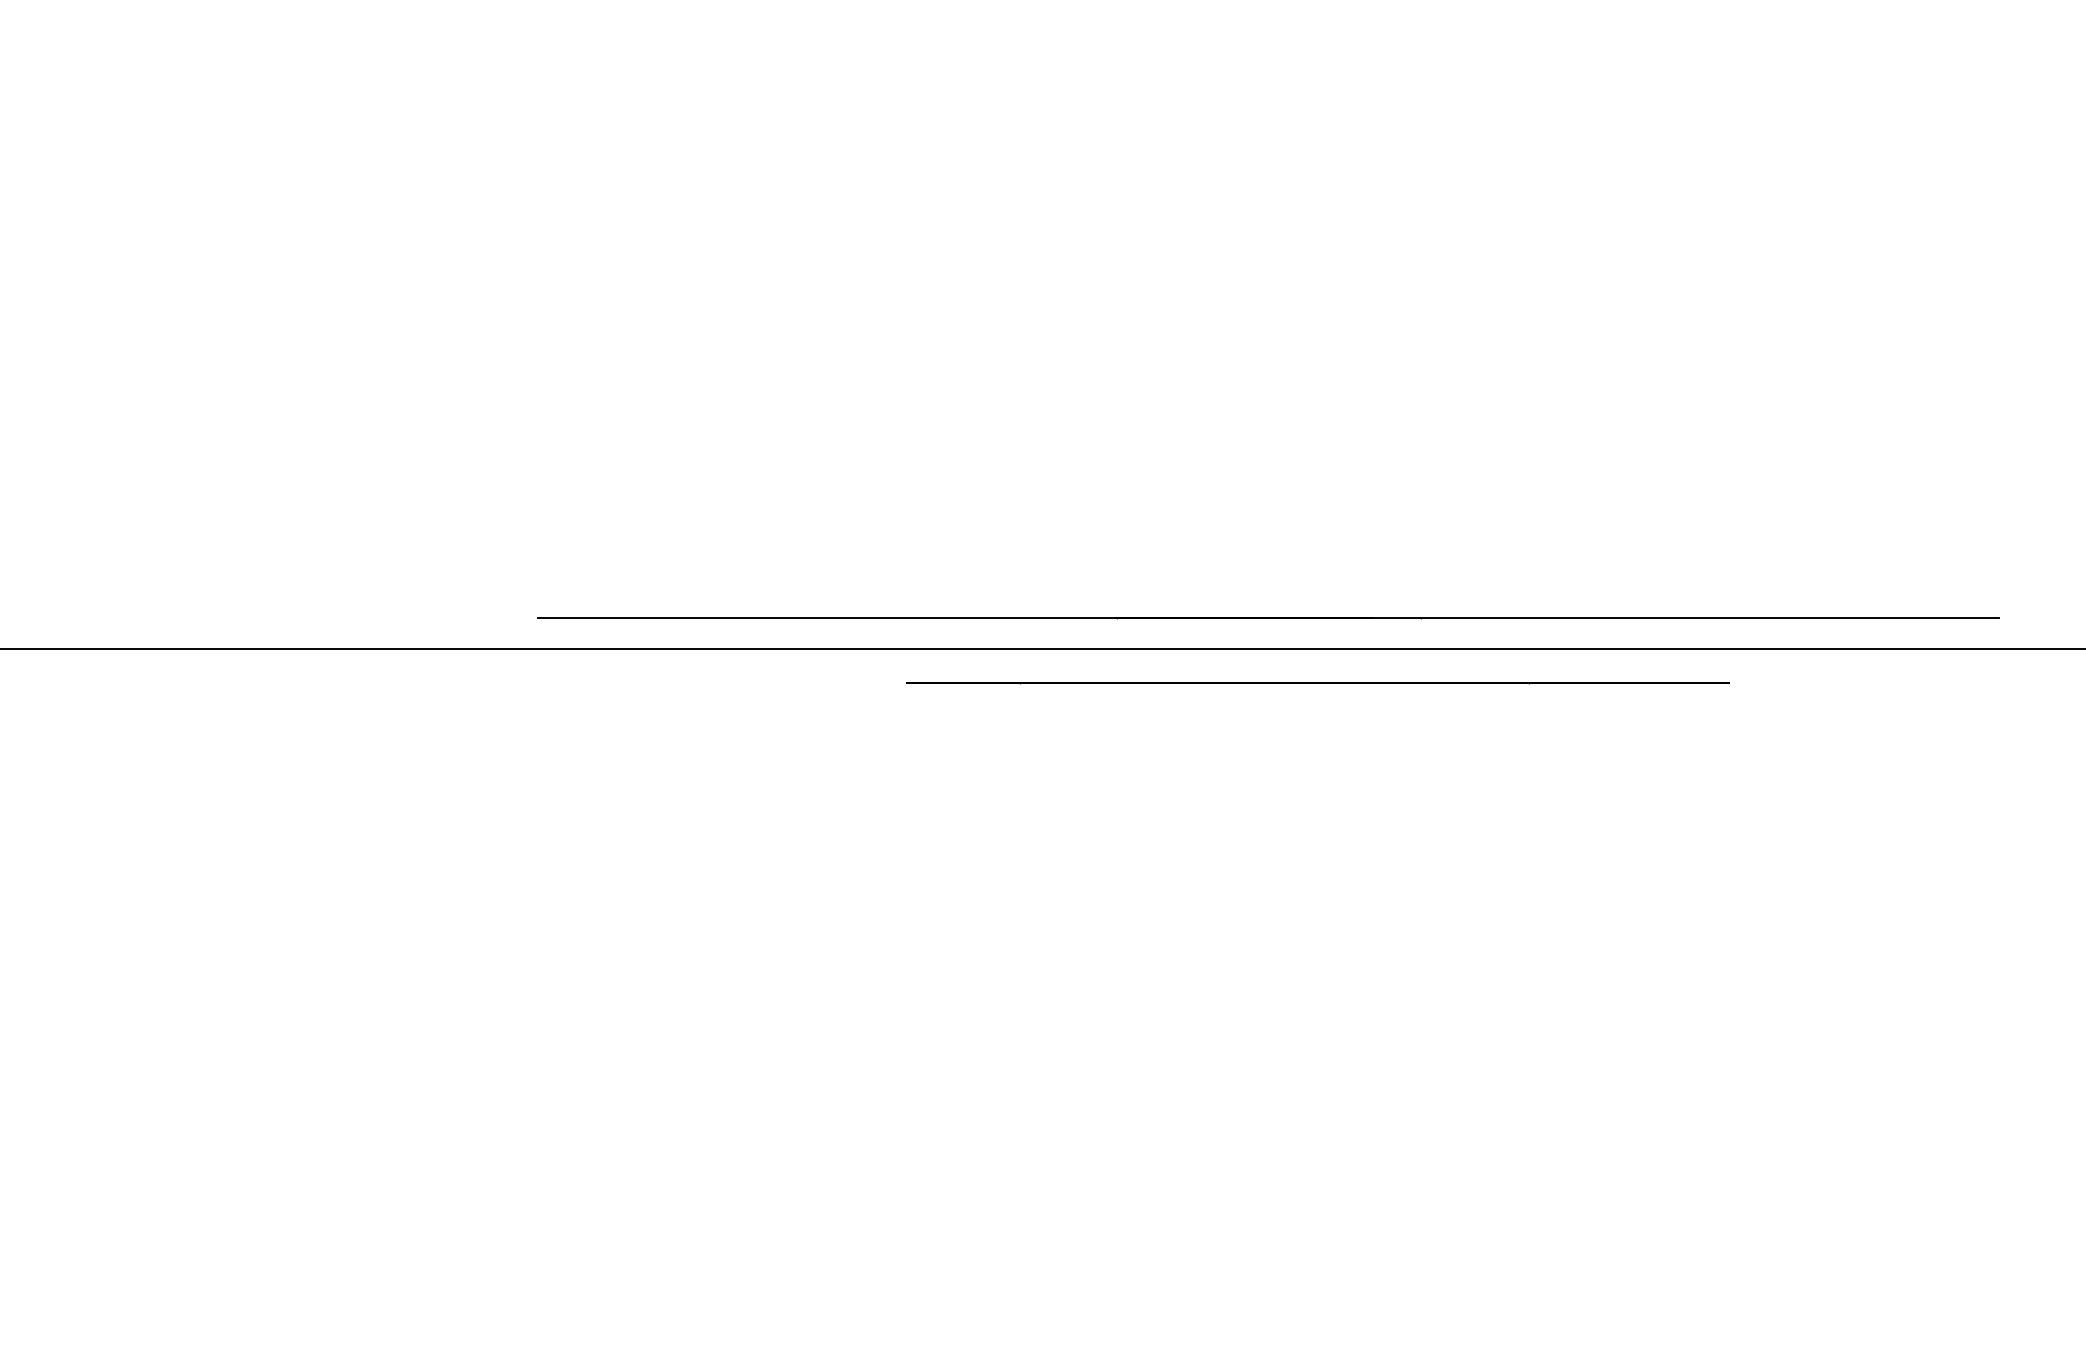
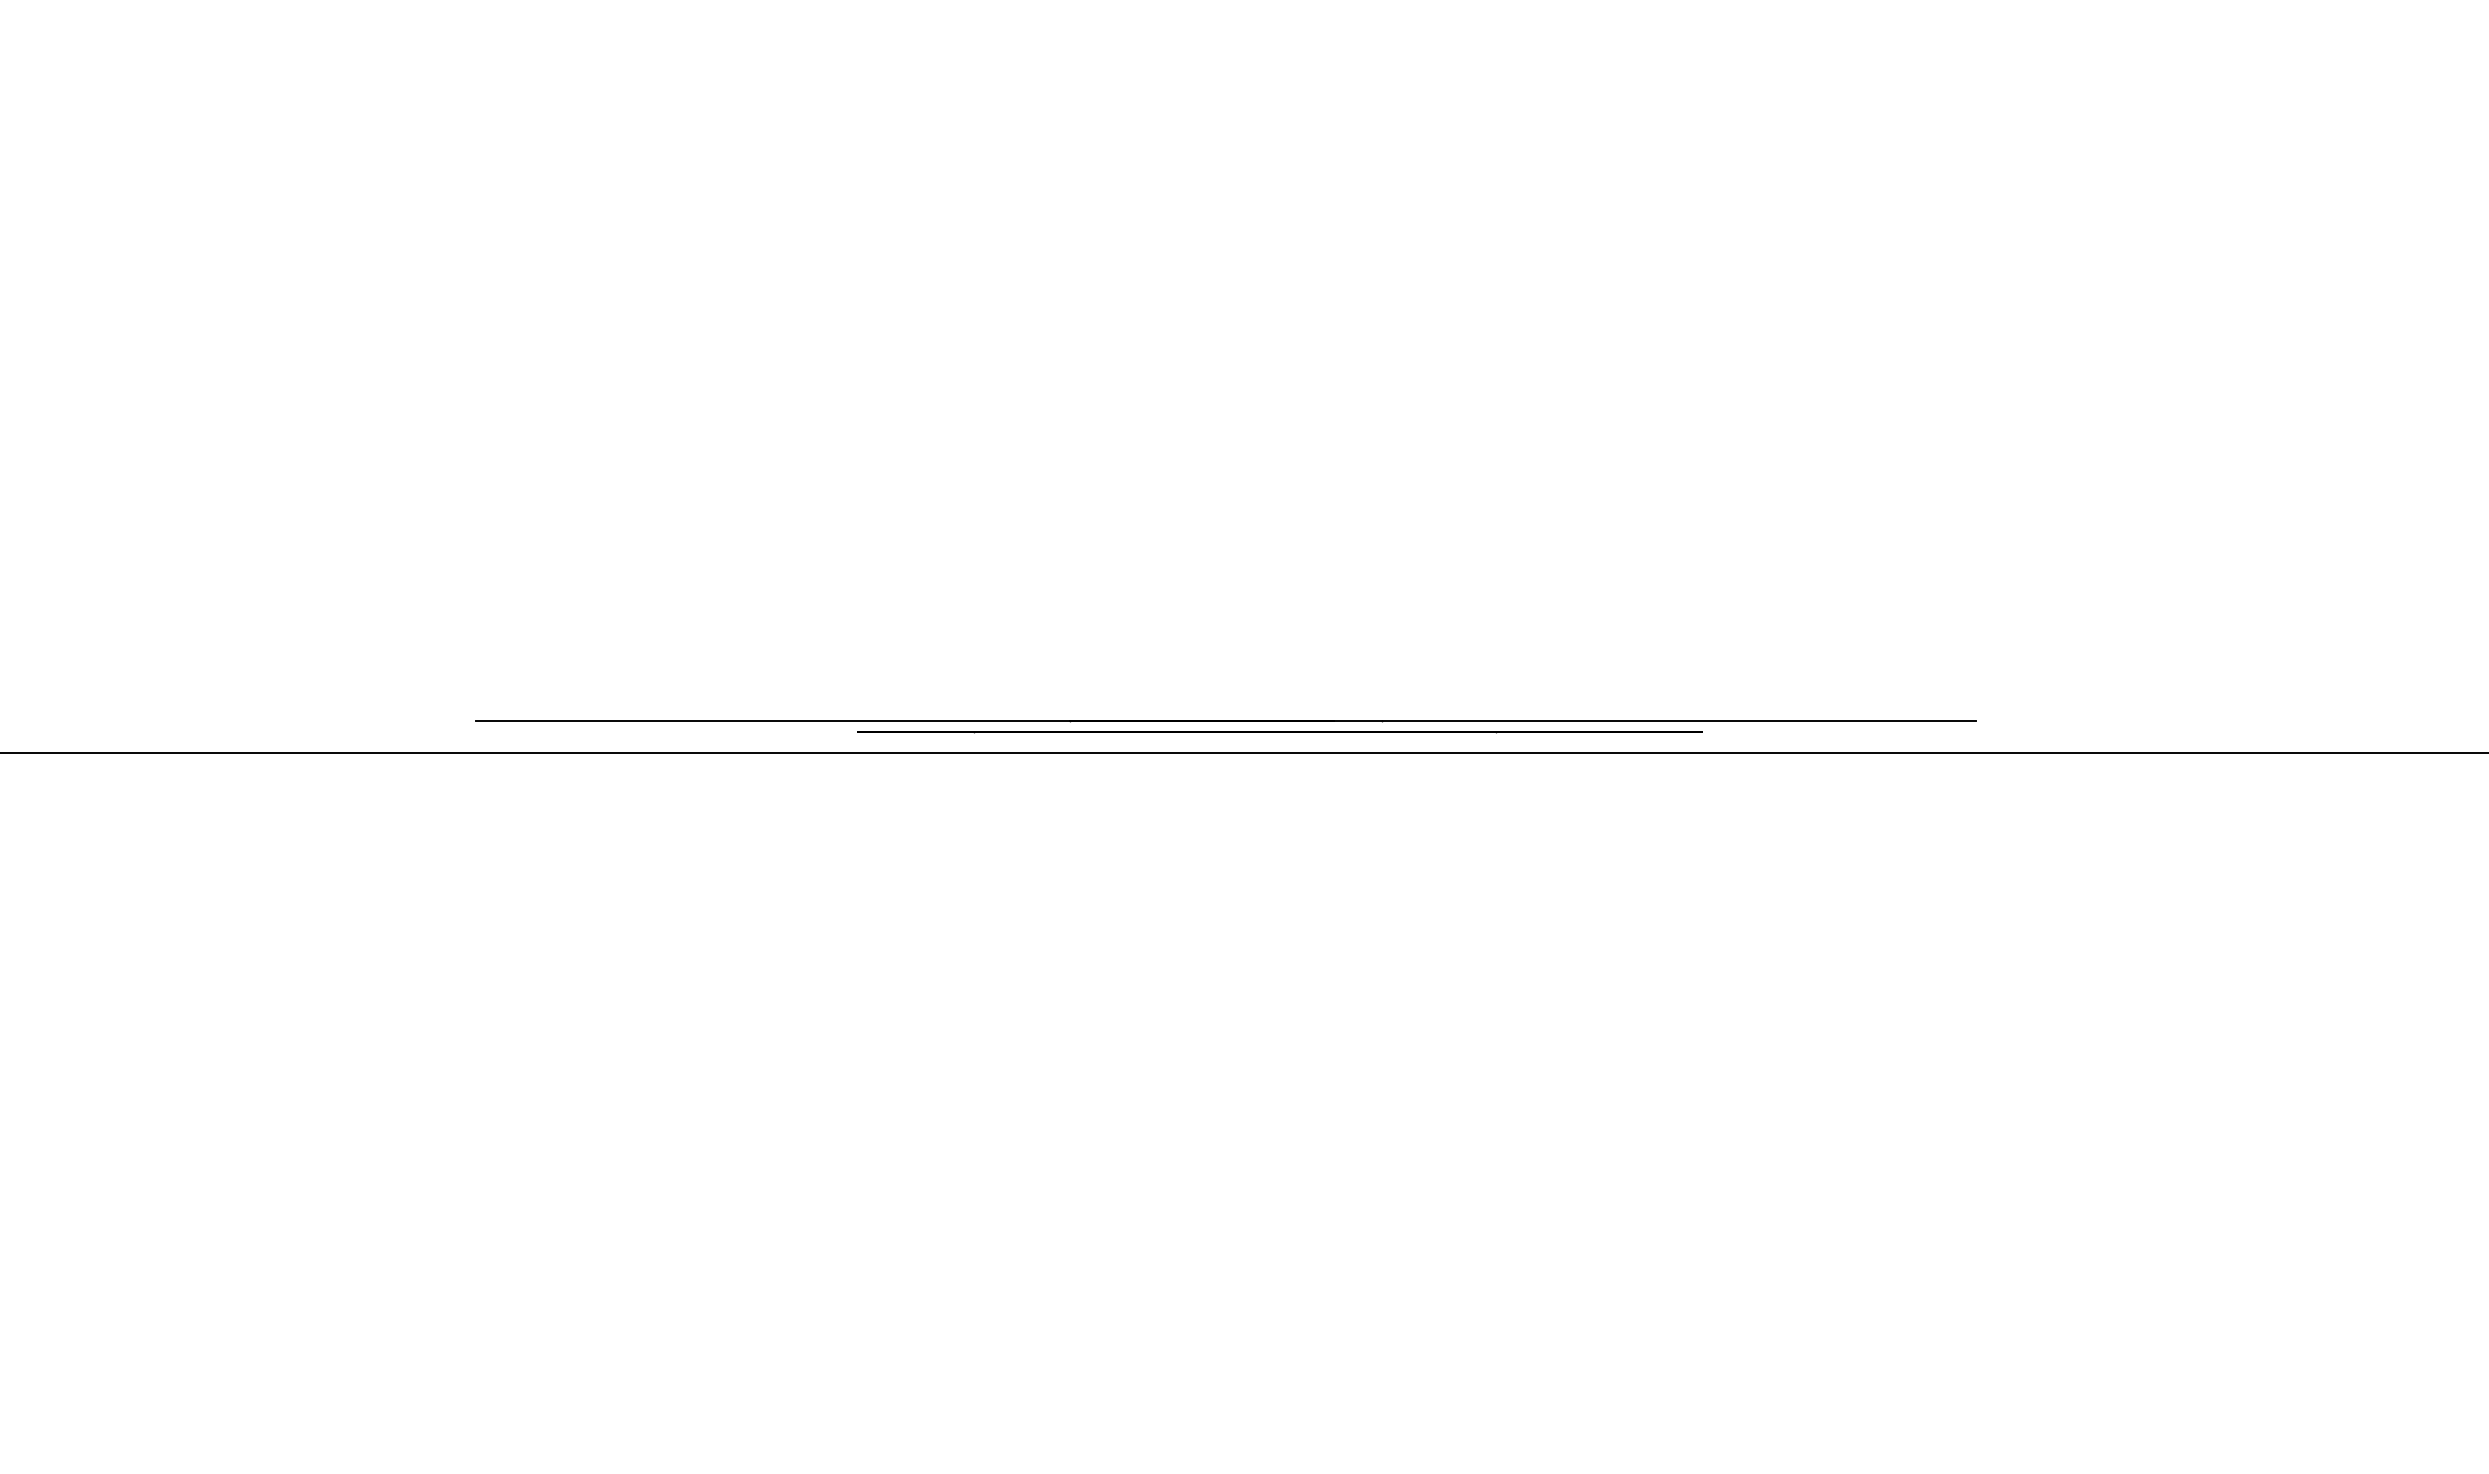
line: (1317, 682) -> (1279, 732), moved

